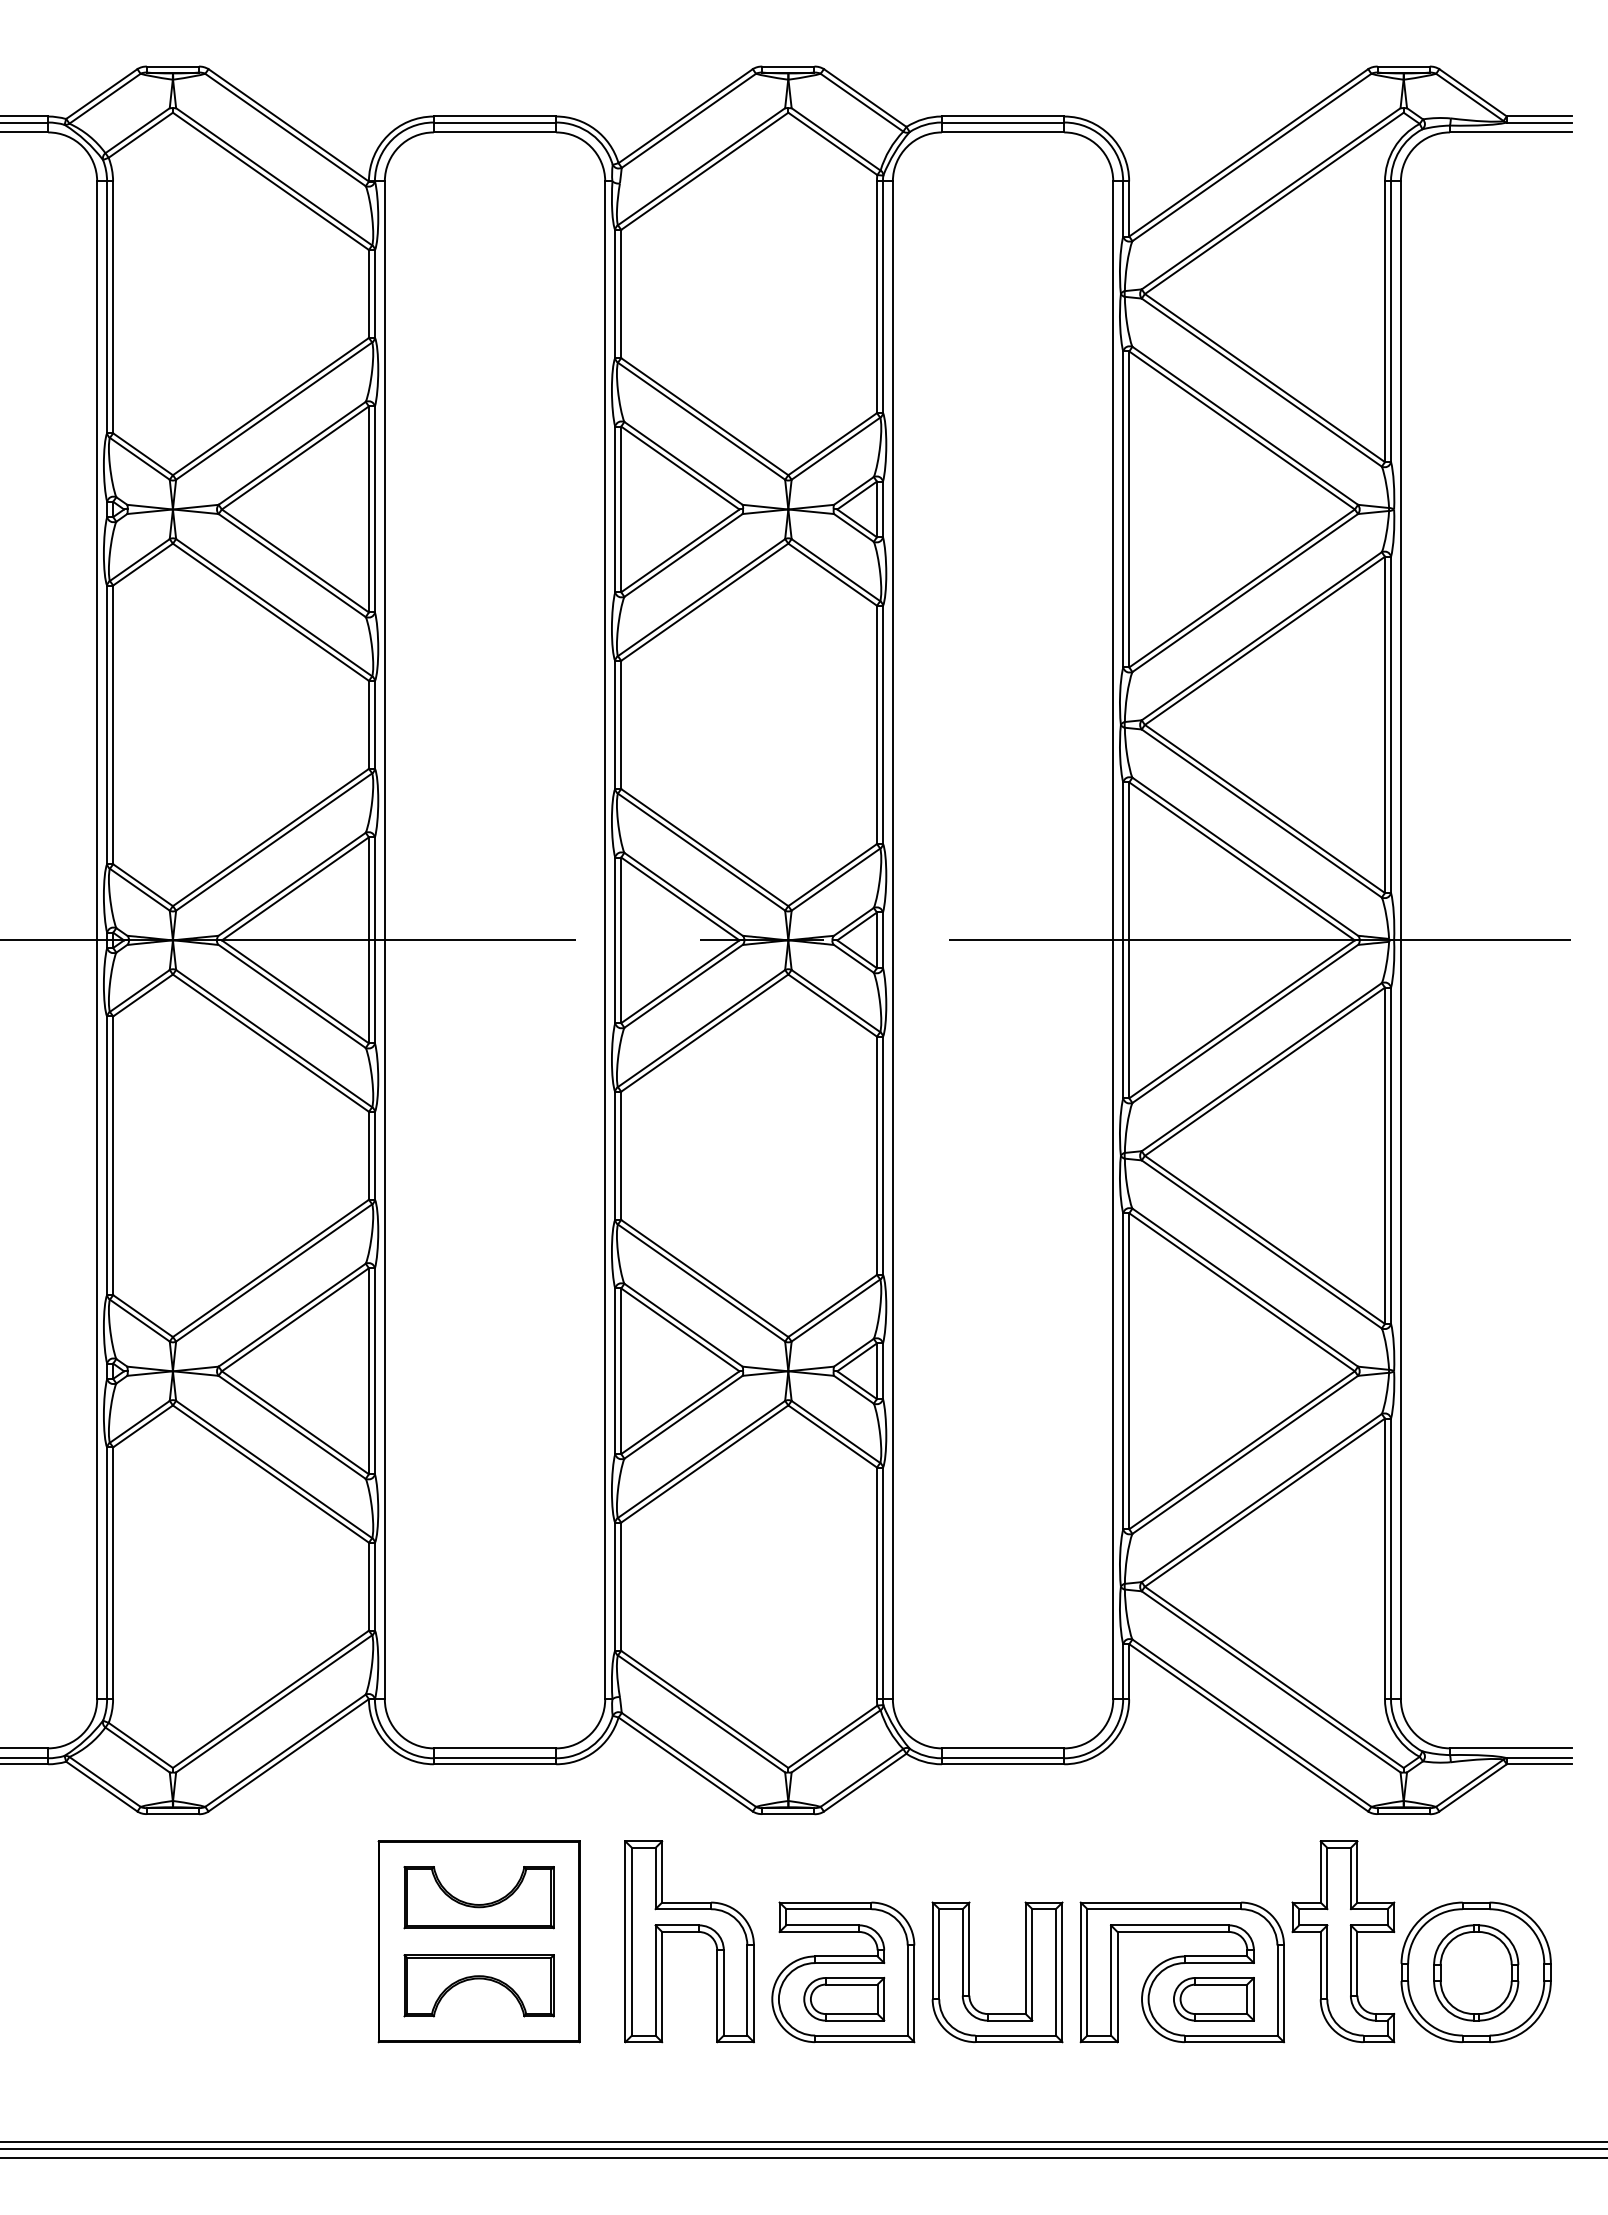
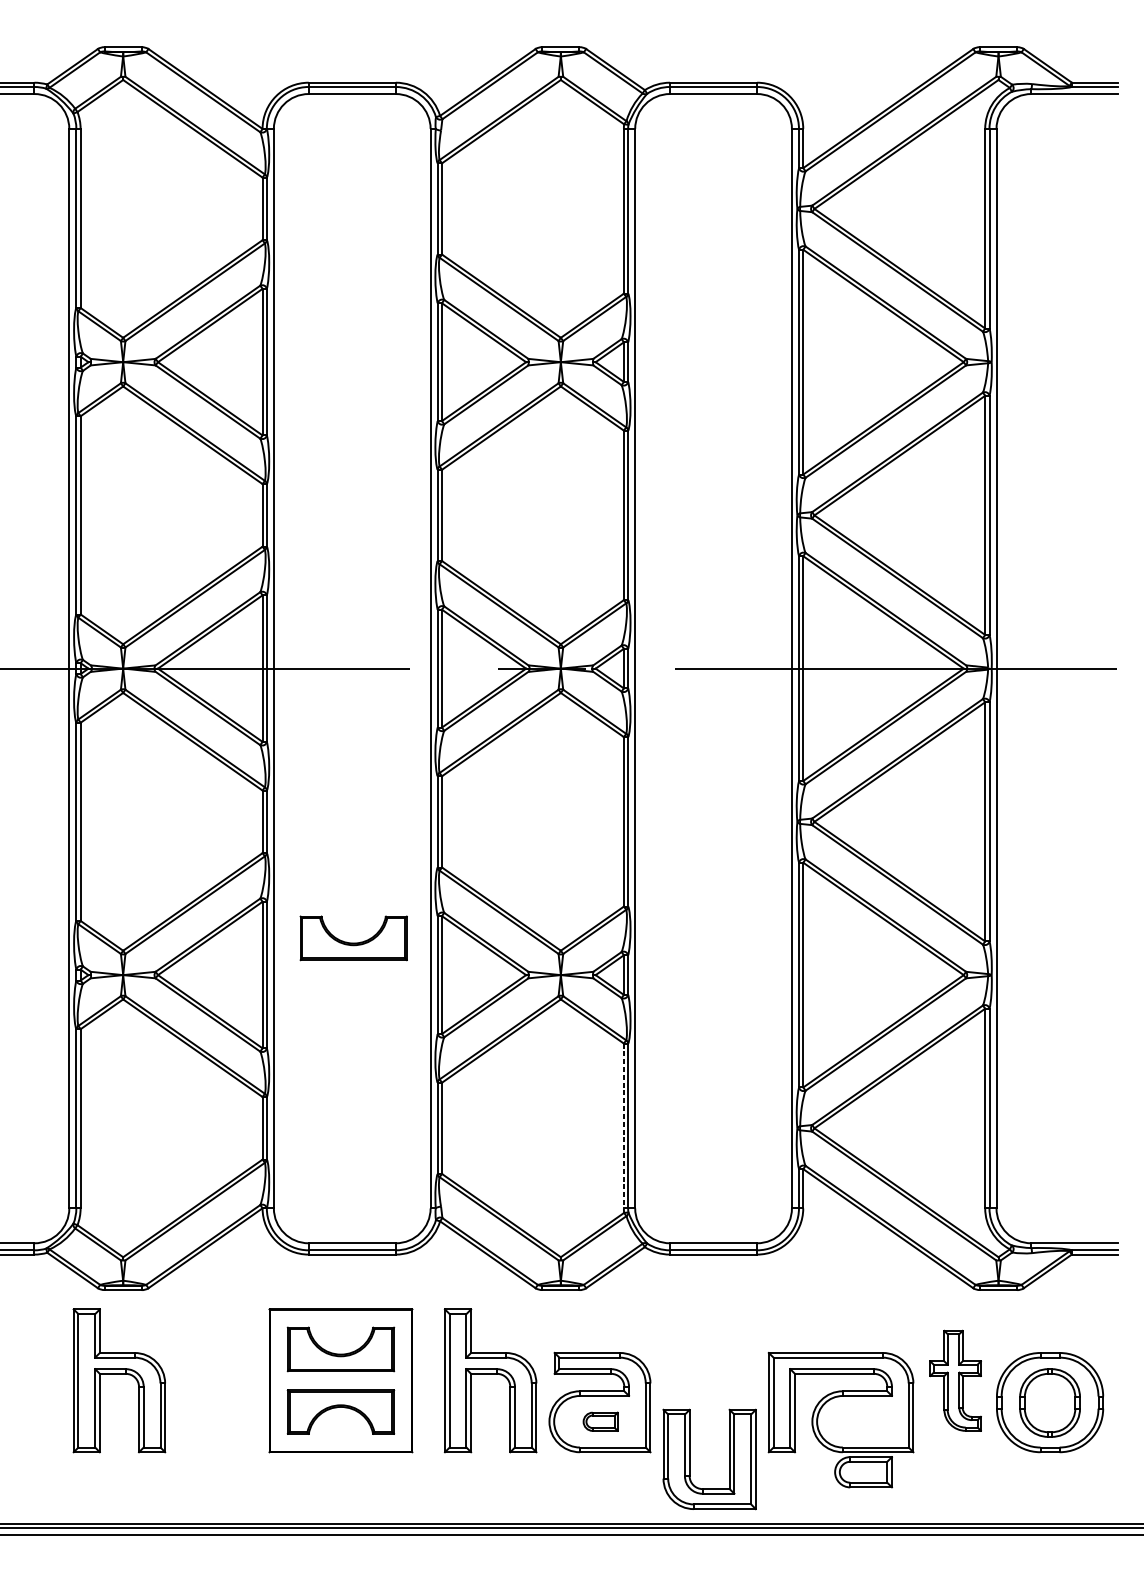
part: (493, 1325) -> (351, 942), added
line: (876, 1583) -> (623, 1126), solid -> dashed
part: (167, 1932) -> (119, 1374), added
part: (1343, 1941) -> (955, 1380), size x0.7
part: (969, 1972) -> (689, 1459), moved
part: (844, 1999) -> (600, 1421), size x0.6
part: (1213, 1999) -> (863, 1472), moved

